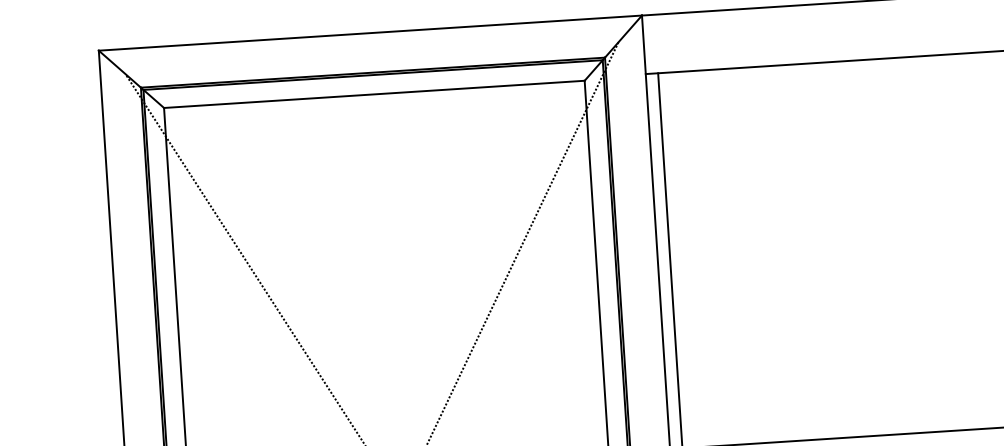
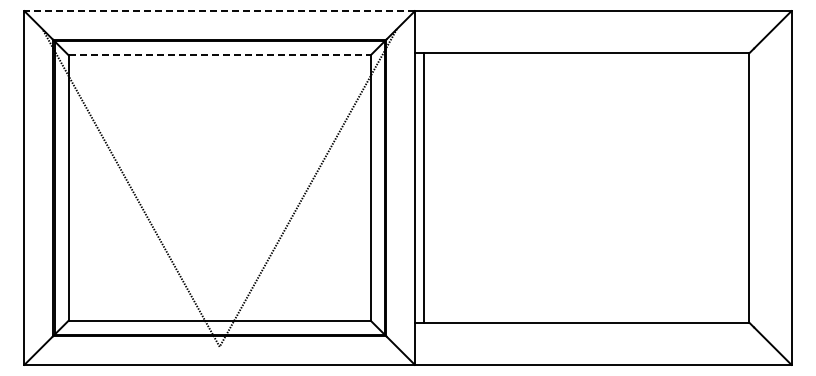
line: (370, 33) -> (219, 11), solid -> dashed
line: (375, 94) -> (220, 55), solid -> dashed

